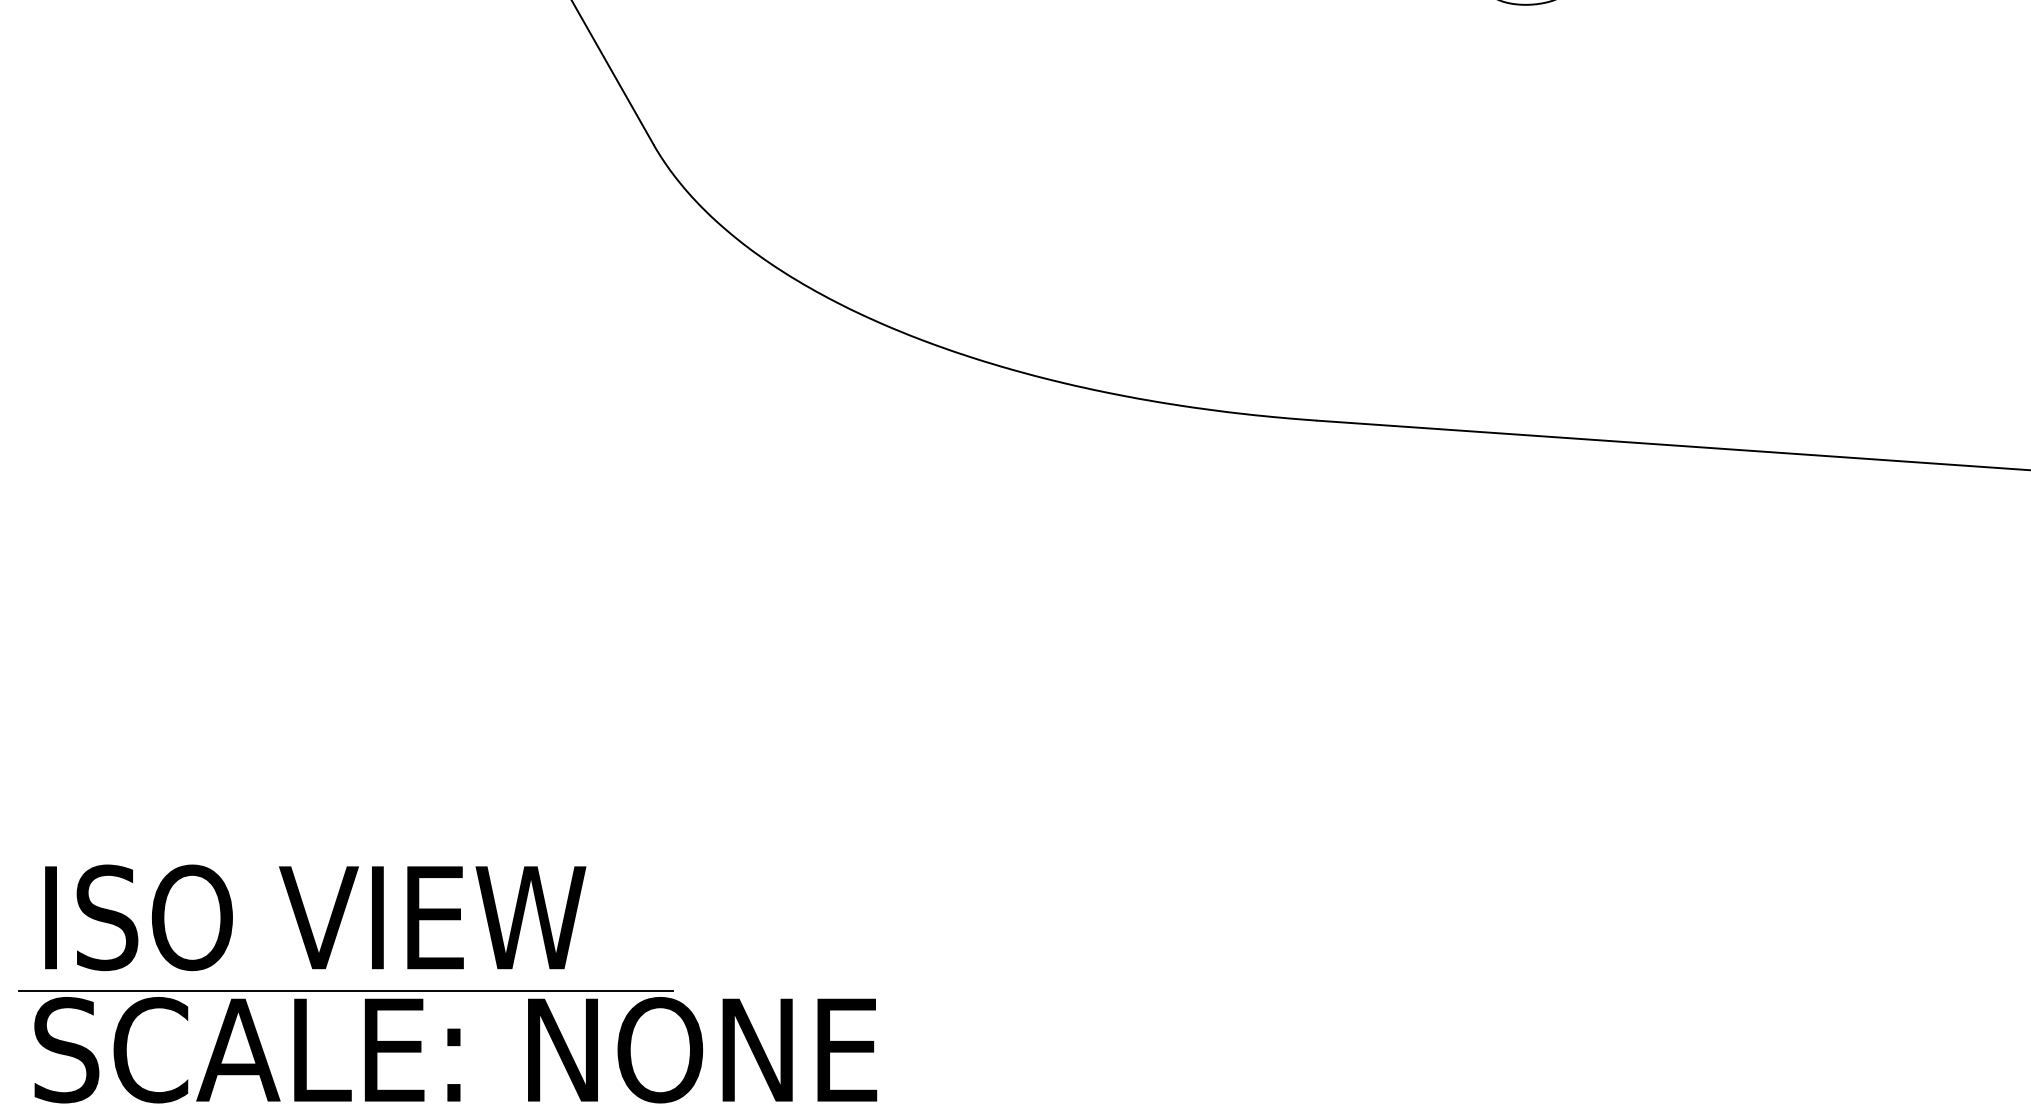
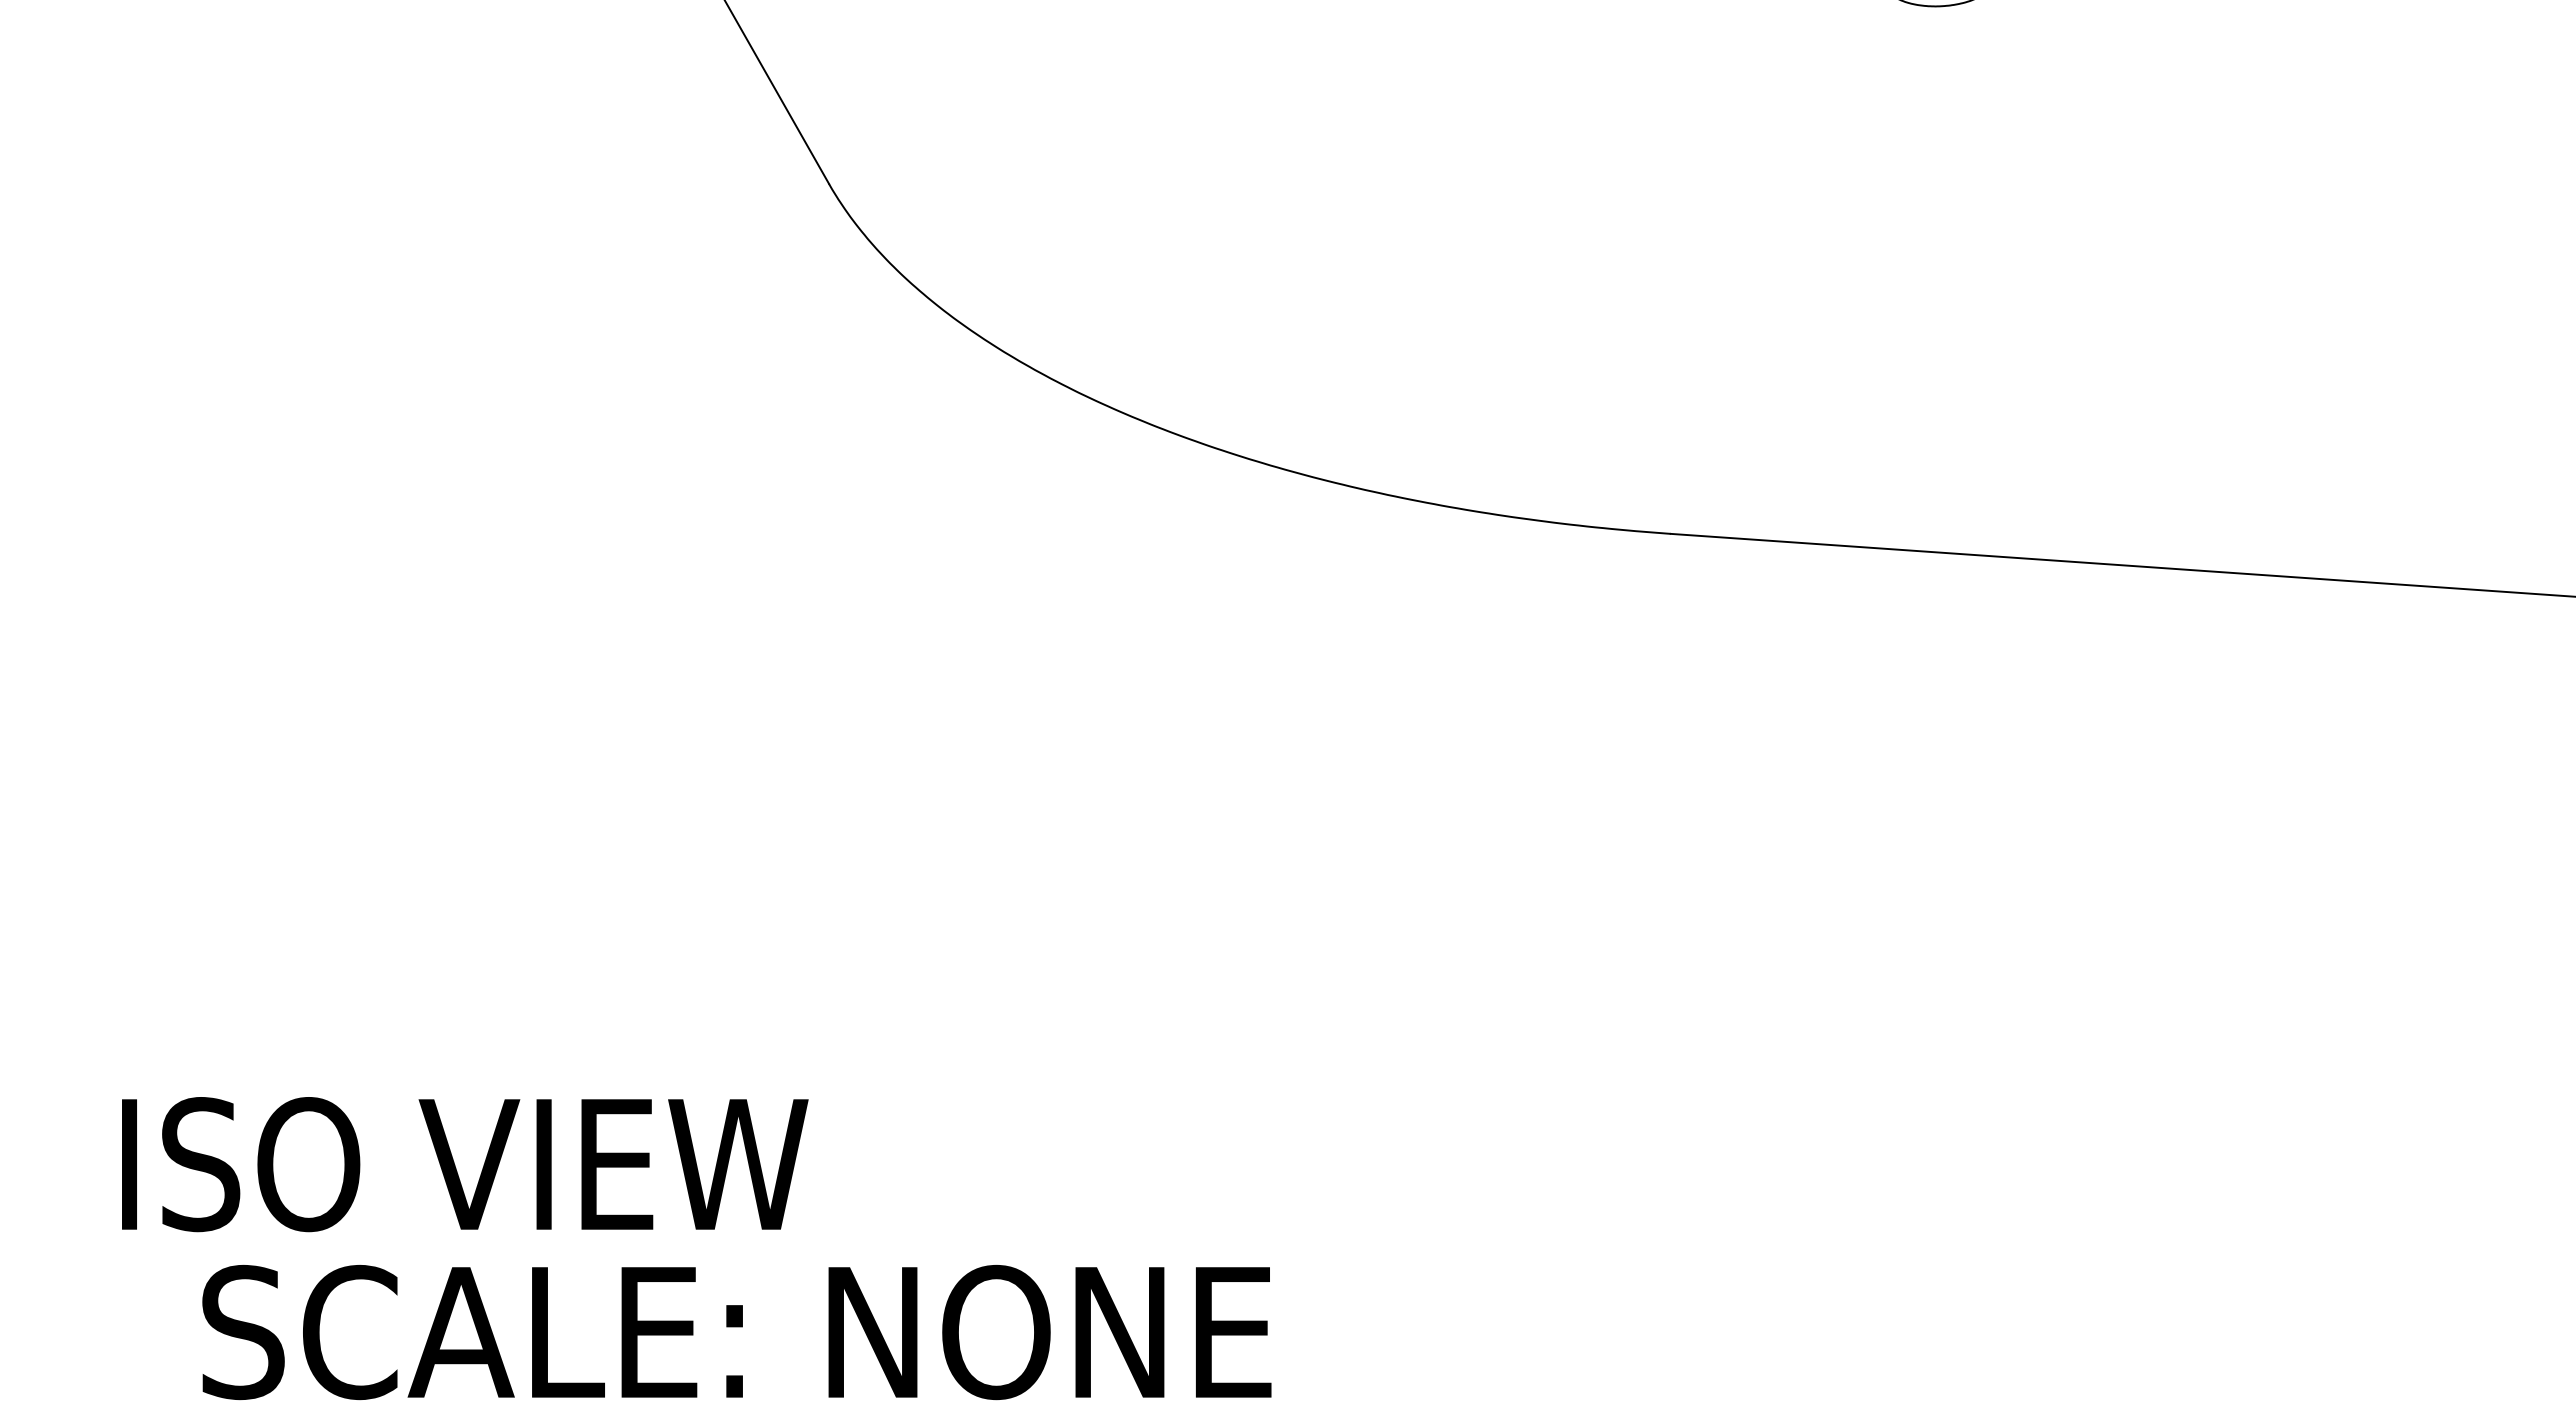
text: (315, 917) -> (465, 1164), moved
line: (346, 990) -> (439, 1256), removed
text: (455, 1050) -> (736, 1332), moved

